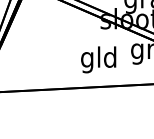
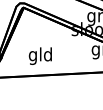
text: (97, 58) -> (39, 55), moved

